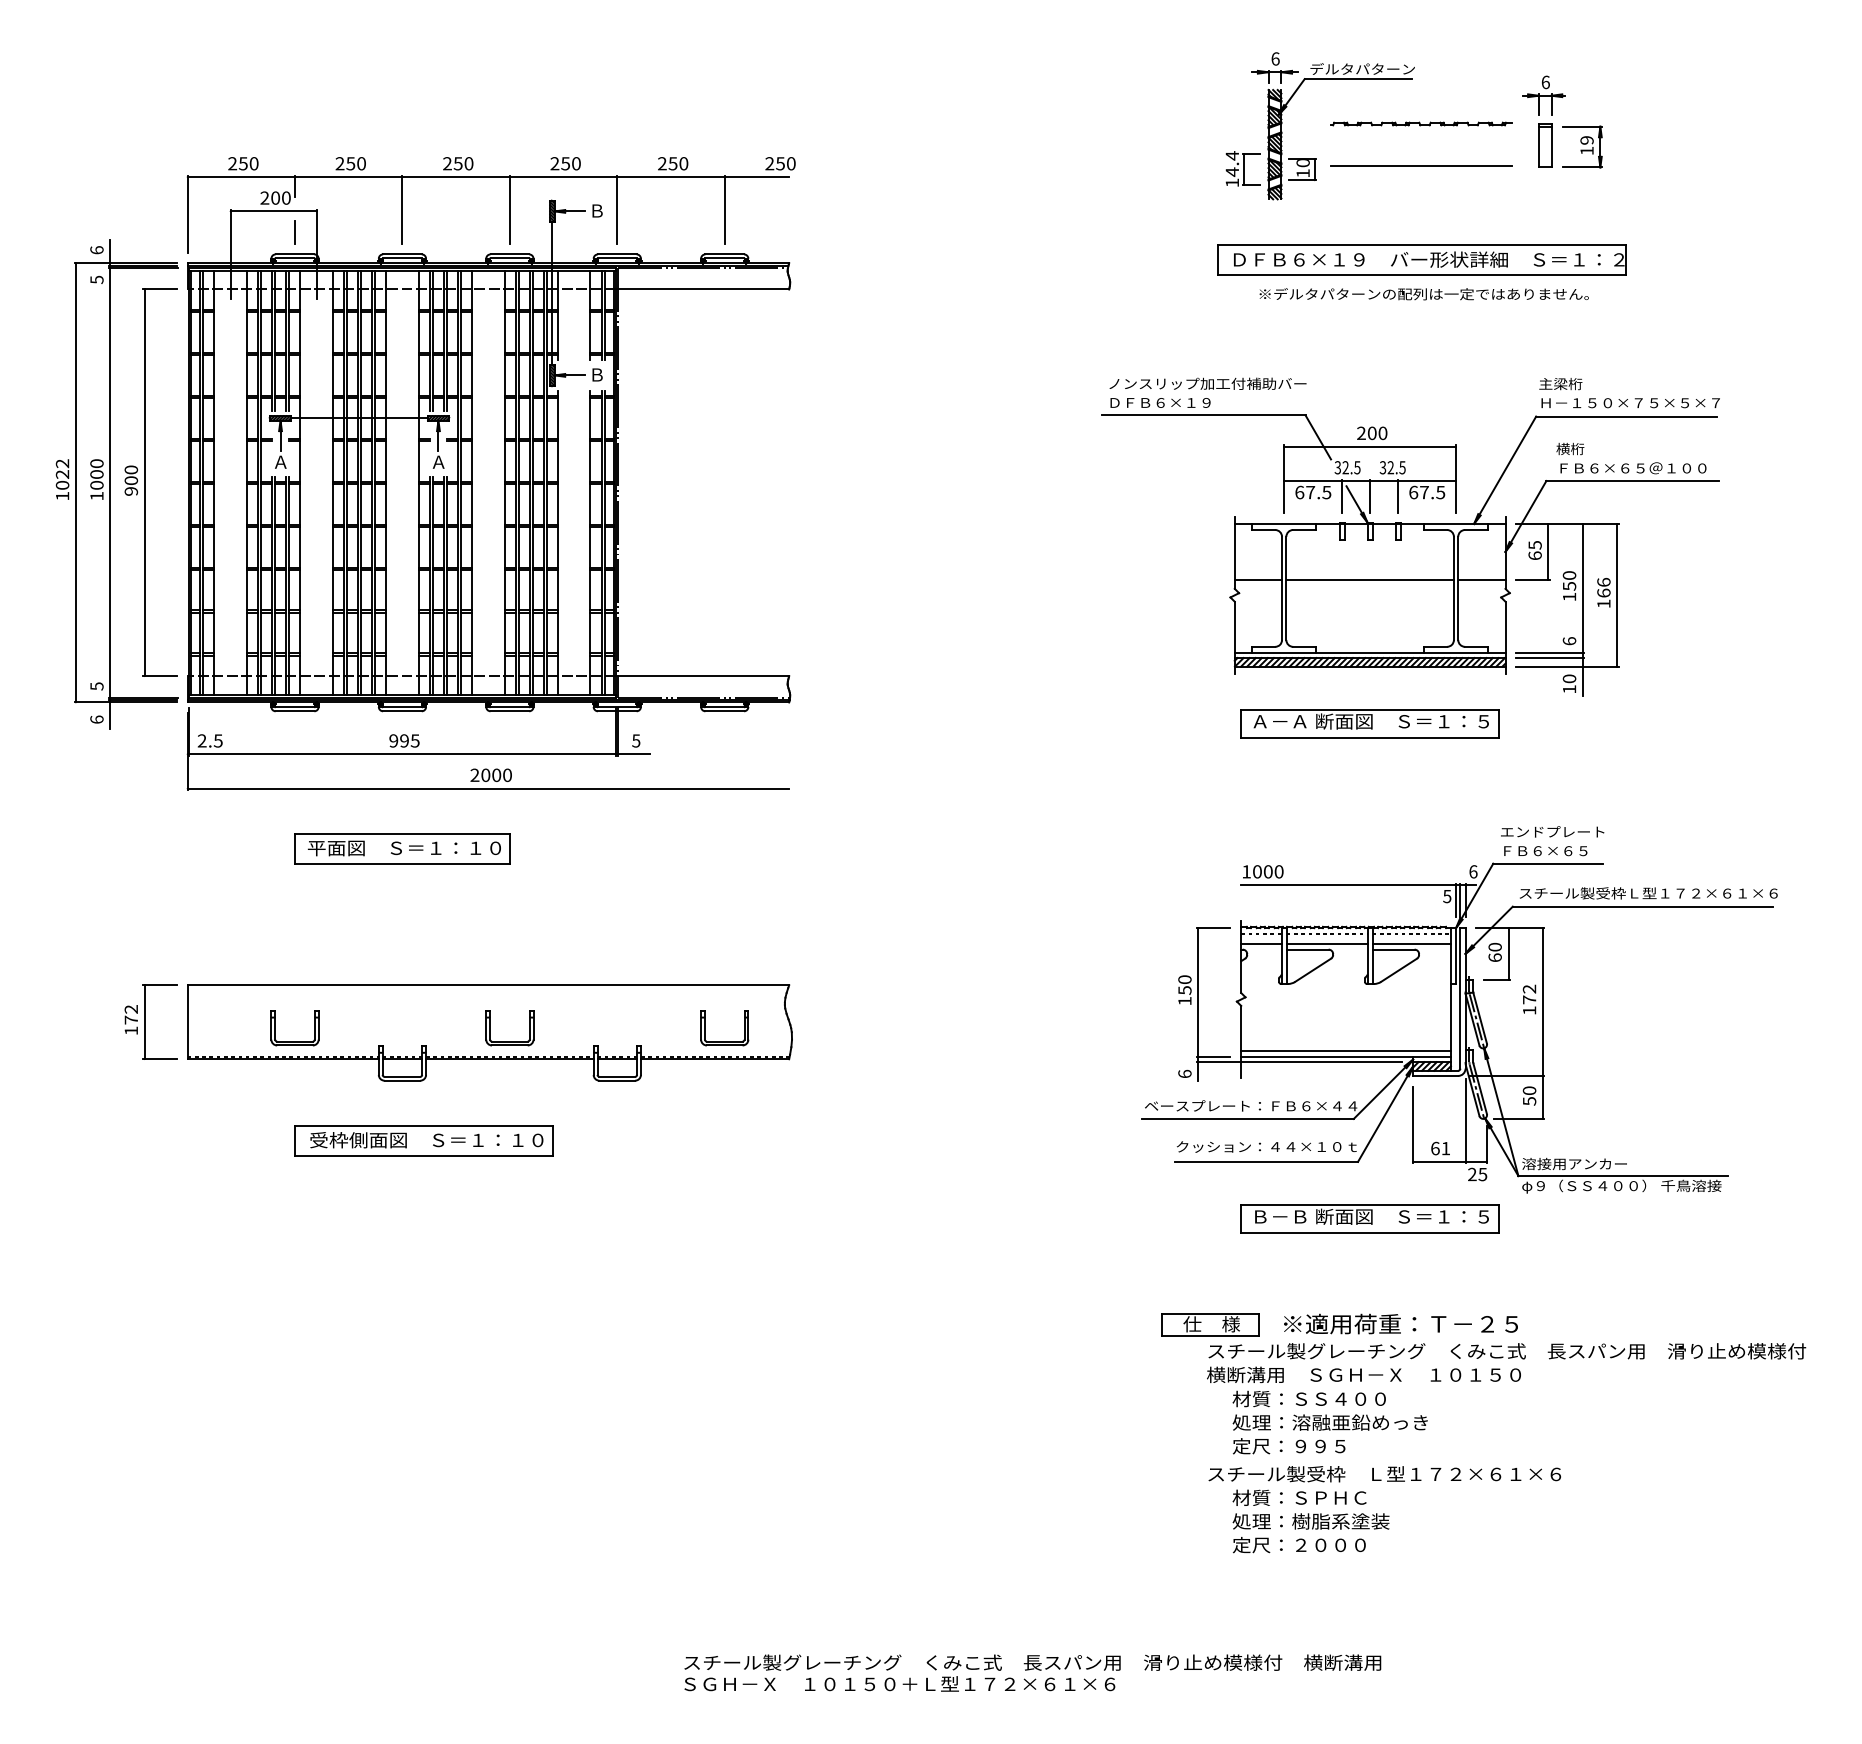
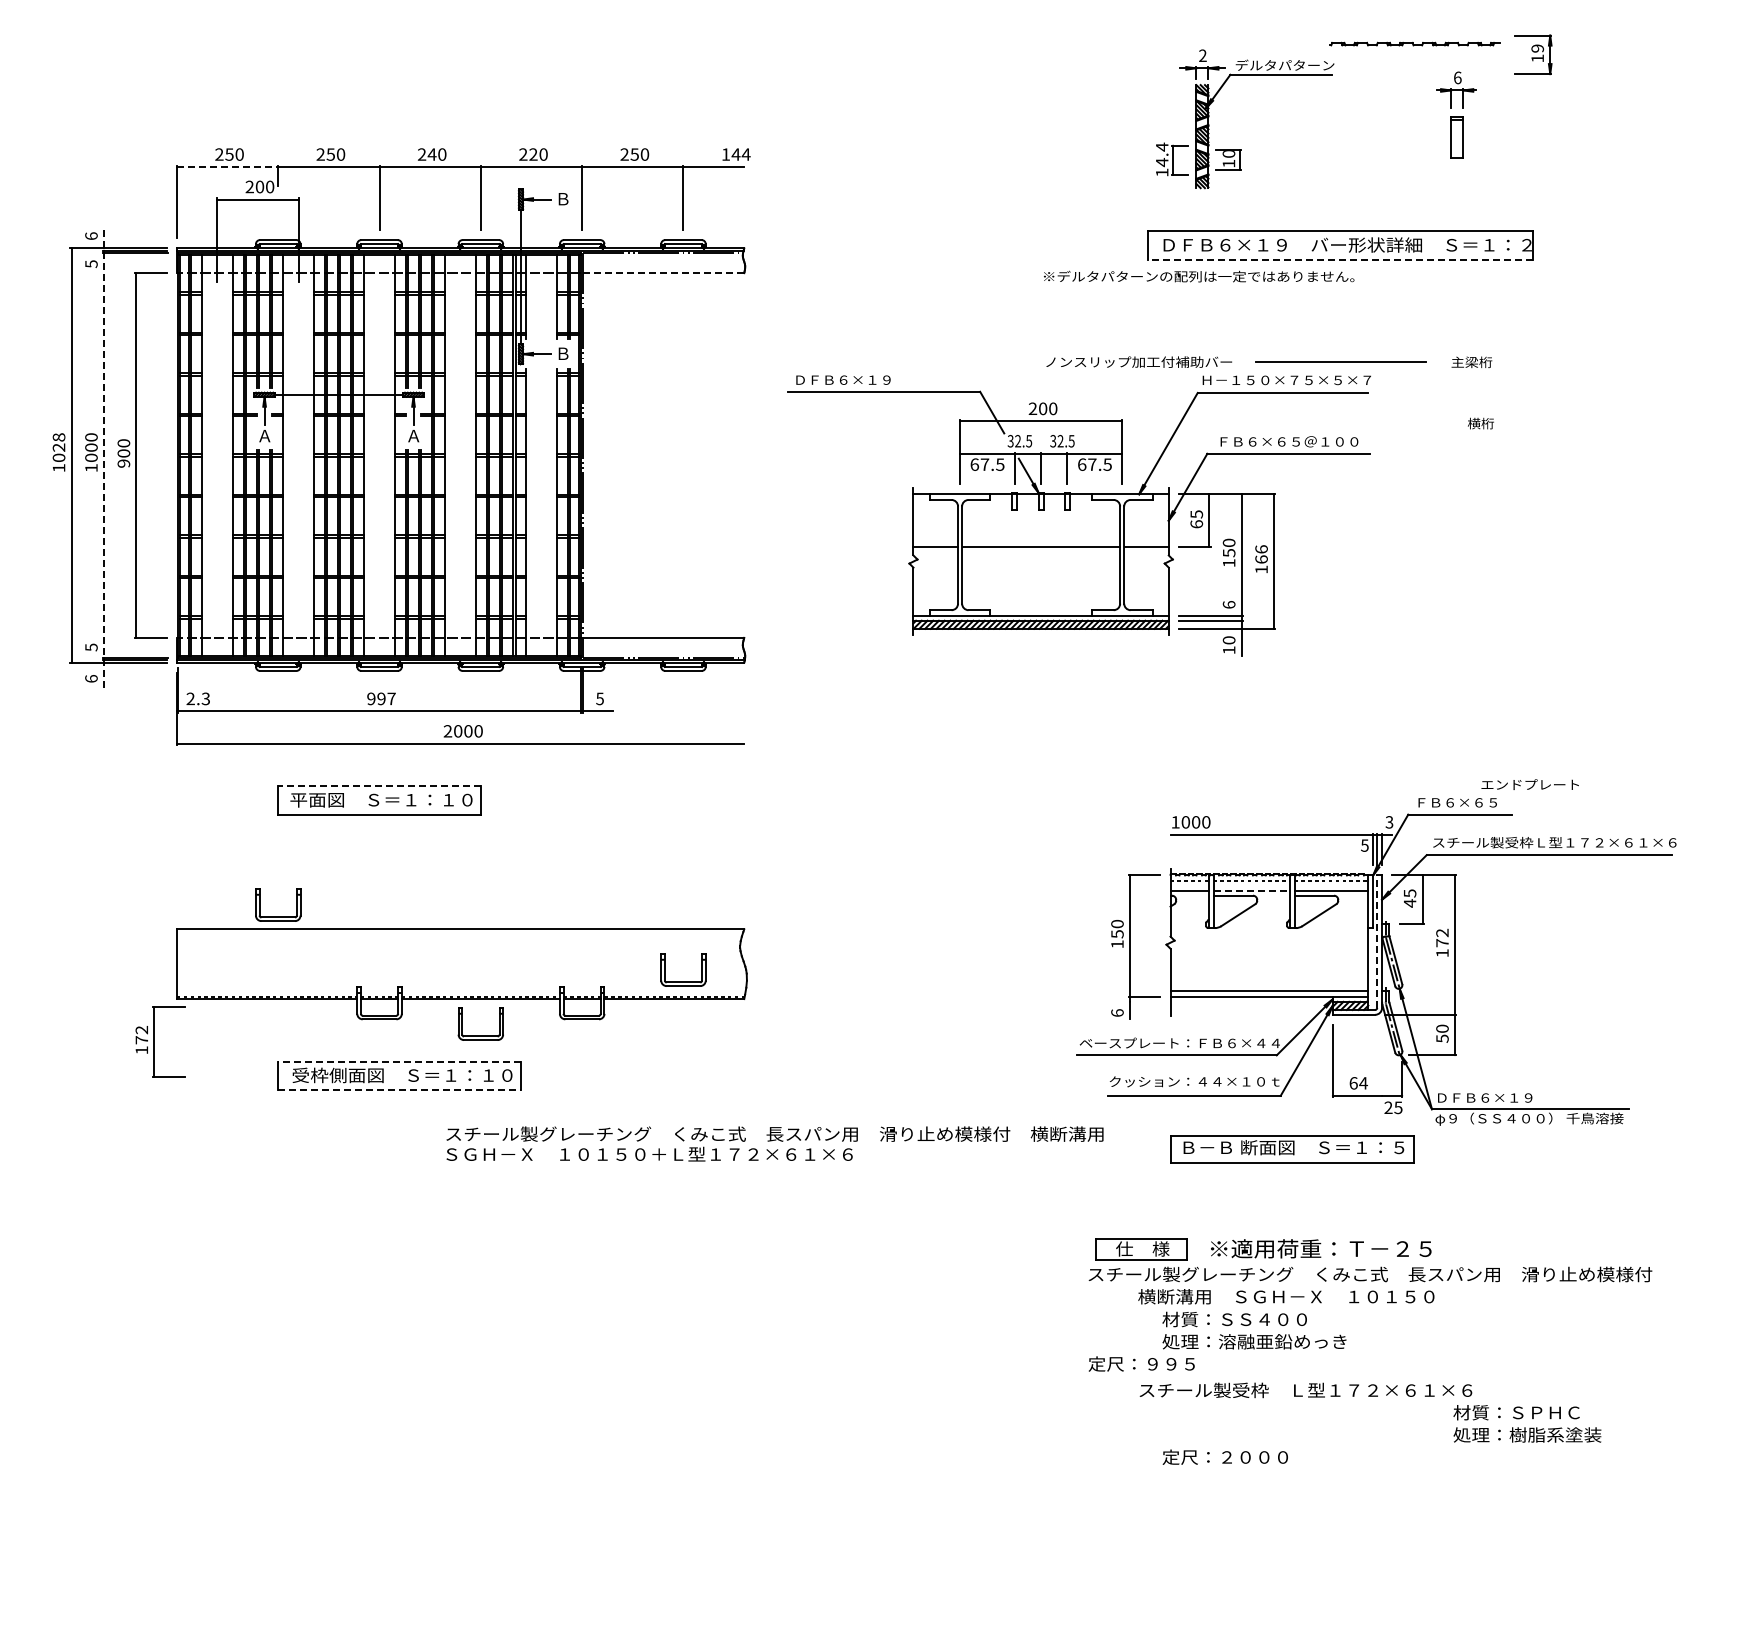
text: (1275, 58) -> (1202, 55), 6 -> 2
part: (1421, 123) -> (1414, 43), moved
part: (1582, 146) -> (1533, 54), moved
text: (457, 163) -> (431, 154), 250 -> 240
text: (565, 163) -> (533, 154), 250 -> 220
text: (779, 163) -> (735, 154), 250 -> 144
line: (1421, 165) -> (1340, 361), moved
line: (241, 177) -> (227, 167), solid -> dashed
line: (294, 232) -> (277, 219), removed
line: (1421, 274) -> (1340, 259), solid -> dashed
line: (702, 289) -> (662, 273), solid -> dashed
text: (1424, 294) -> (1199, 276), moved
text: (62, 463) -> (58, 437), 1022 -> 1028
line: (109, 483) -> (103, 456), solid -> dashed
part: (1409, 546) -> (1078, 515), moved
part: (1370, 723) -> (1292, 682), removed
text: (217, 740) -> (205, 698), 2.5 -> 2.3
text: (415, 740) -> (391, 698), 995 -> 997
text: (1551, 831) -> (1529, 784), moved
line: (402, 833) -> (379, 786), solid -> dashed
text: (1473, 872) -> (1389, 822), 6 -> 3
line: (1328, 944) -> (1252, 890), solid -> dashed
text: (1494, 952) -> (1409, 898), 60 -> 45
line: (1460, 998) -> (1377, 941), solid -> dashed
part: (151, 1021) -> (160, 1041), moved
part: (295, 1040) -> (278, 916), moved
part: (509, 1040) -> (480, 1035), moved
line: (1299, 1061) -> (1225, 1001), removed
line: (1465, 1121) -> (1382, 1057), removed
line: (423, 1125) -> (399, 1061), solid -> dashed
text: (1445, 1148) -> (1363, 1083), 61 -> 64
line: (423, 1156) -> (399, 1090), solid -> dashed
text: (1574, 1163) -> (1484, 1097), 溶接用アンカー -> ＤＦＢ６×１９
text: (1507, 1351) -> (1370, 1274), moved
text: (1288, 1445) -> (1141, 1363), moved
text: (1311, 1509) -> (1527, 1423), moved
text: (1032, 1672) -> (774, 1143), moved

